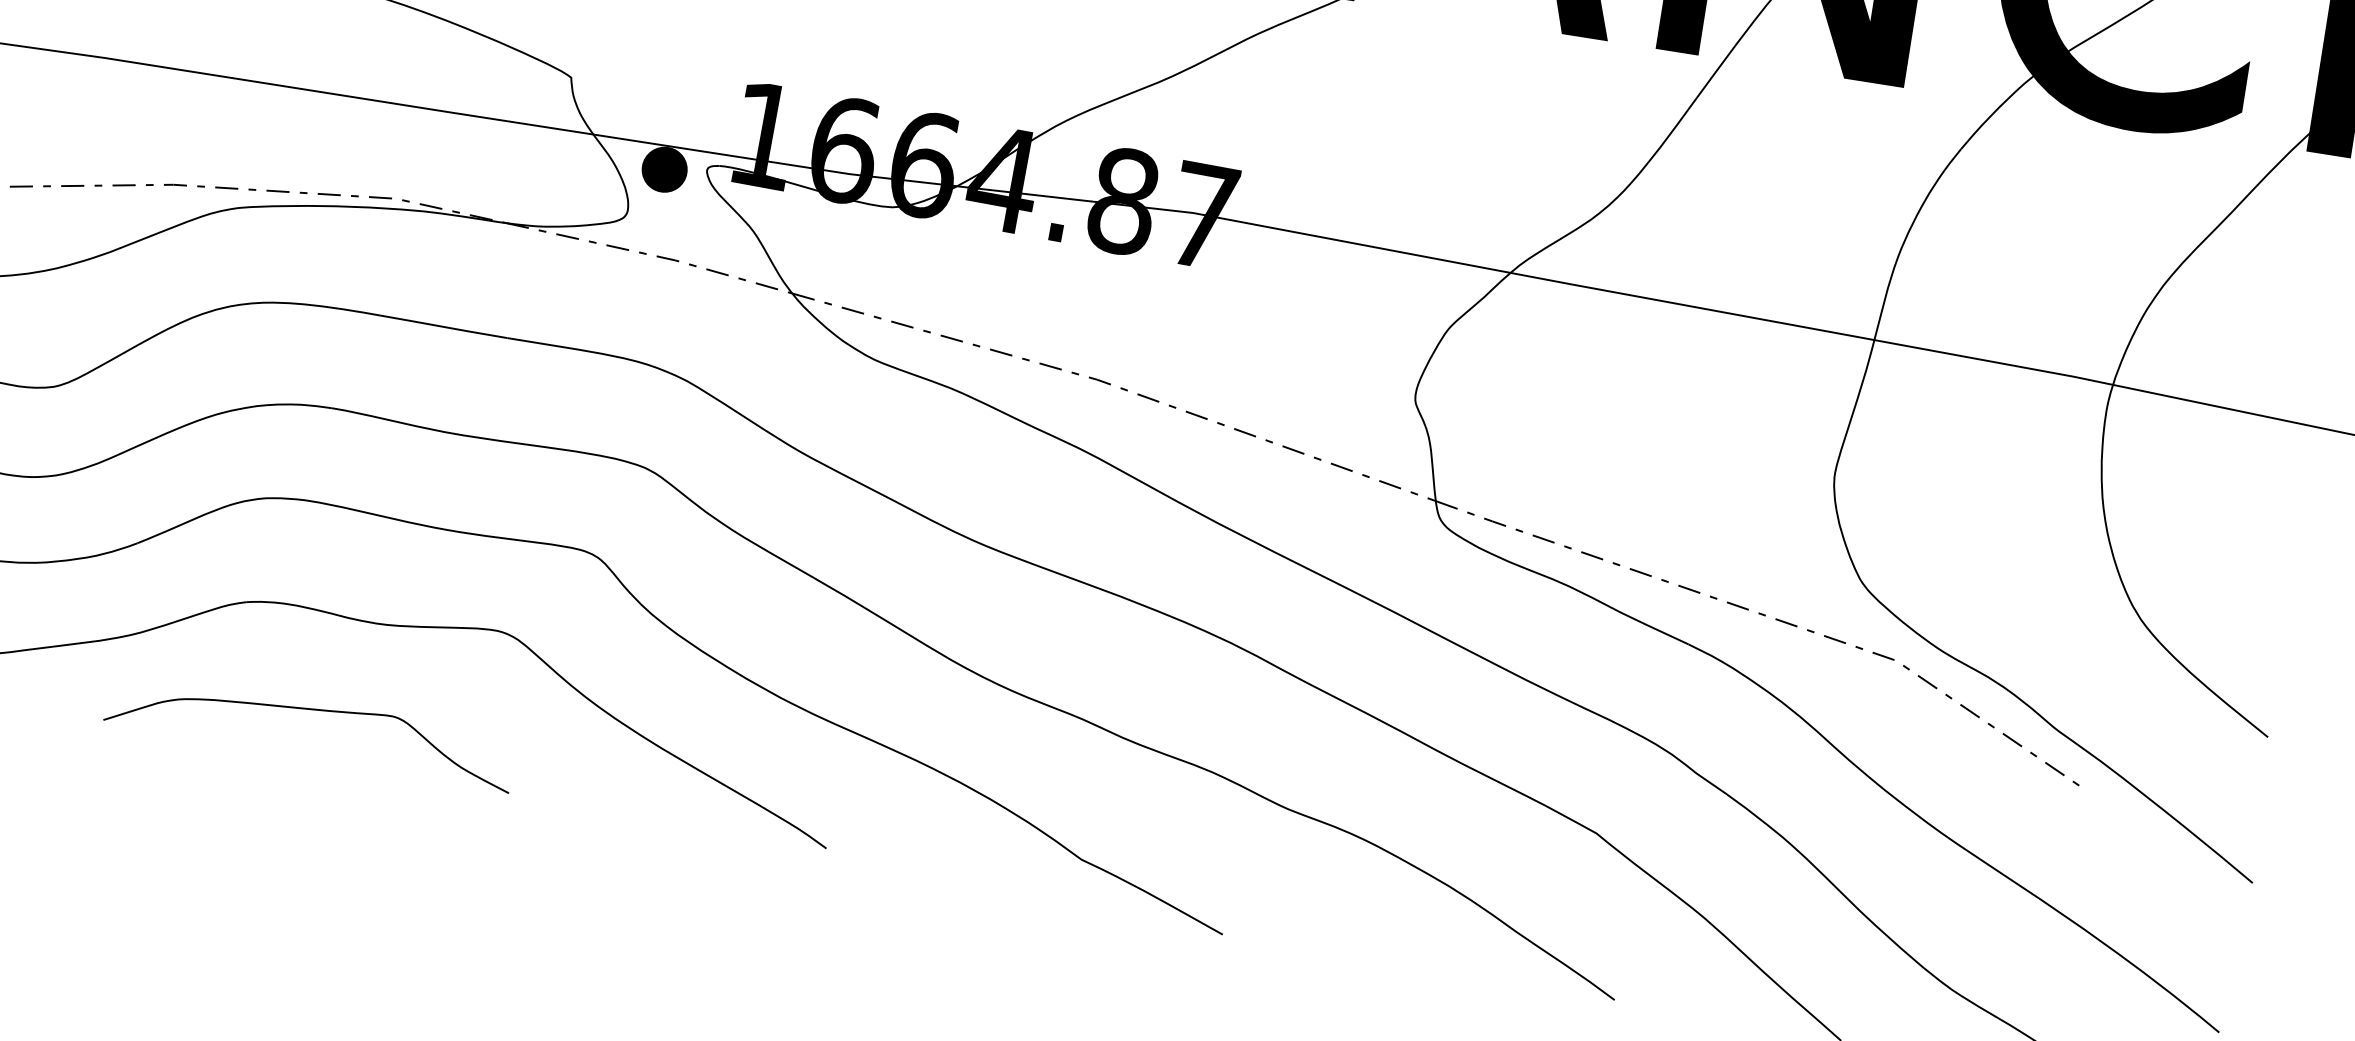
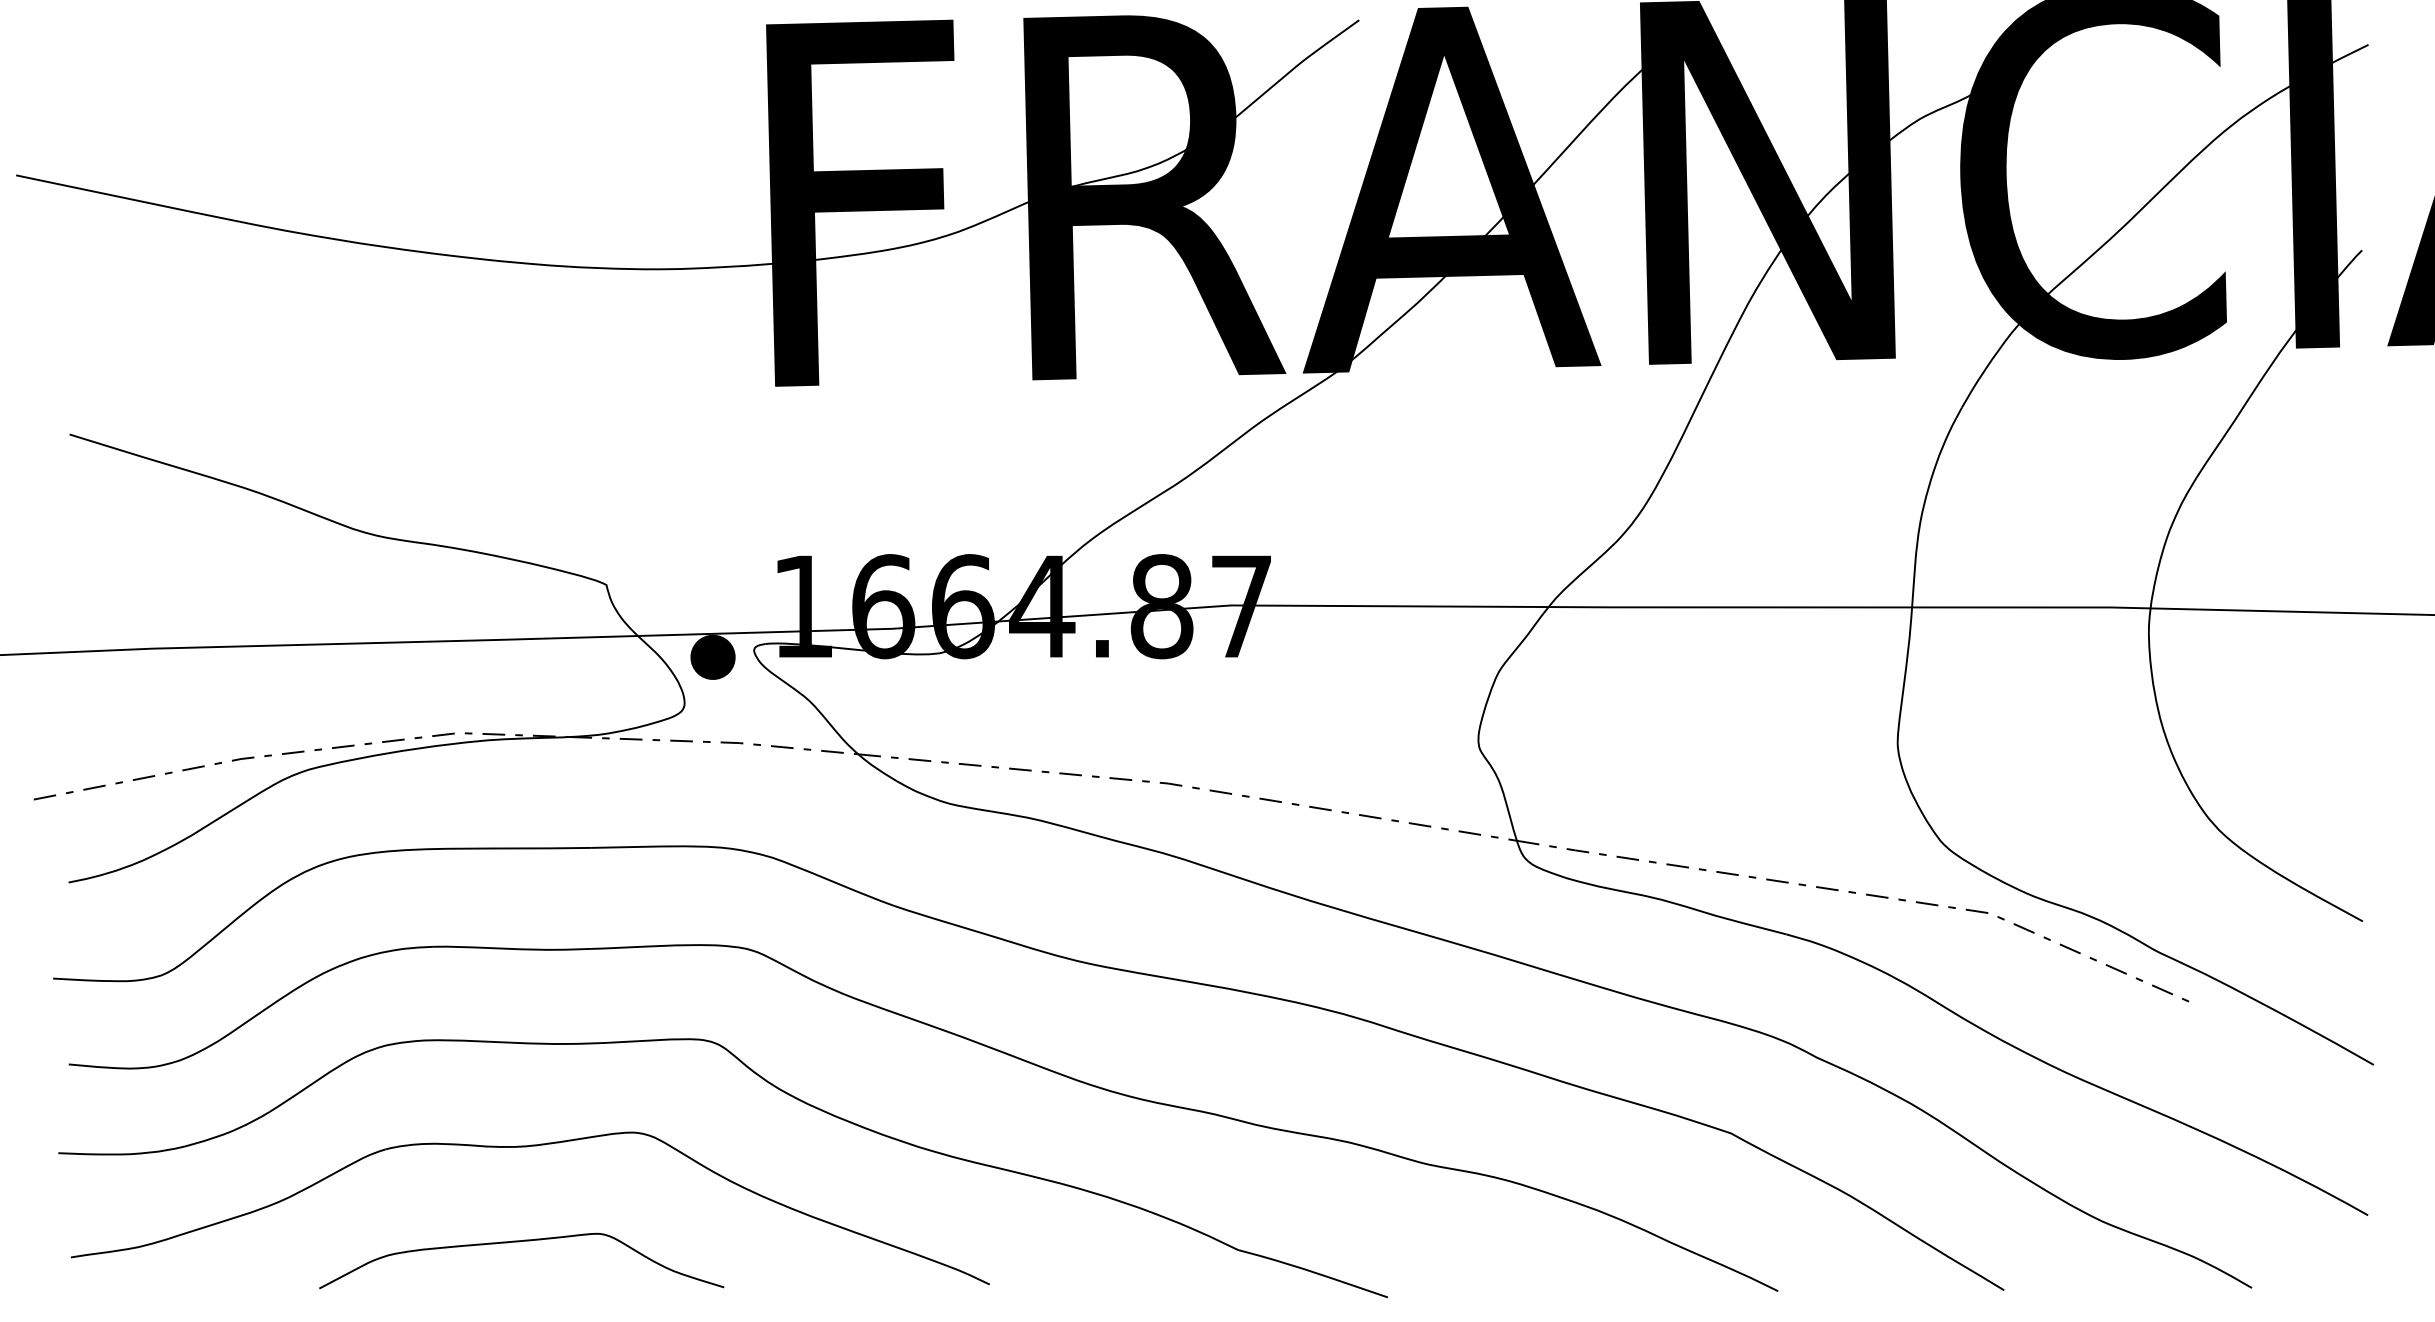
curve: (312, 710) -> (519, 1242), moved

